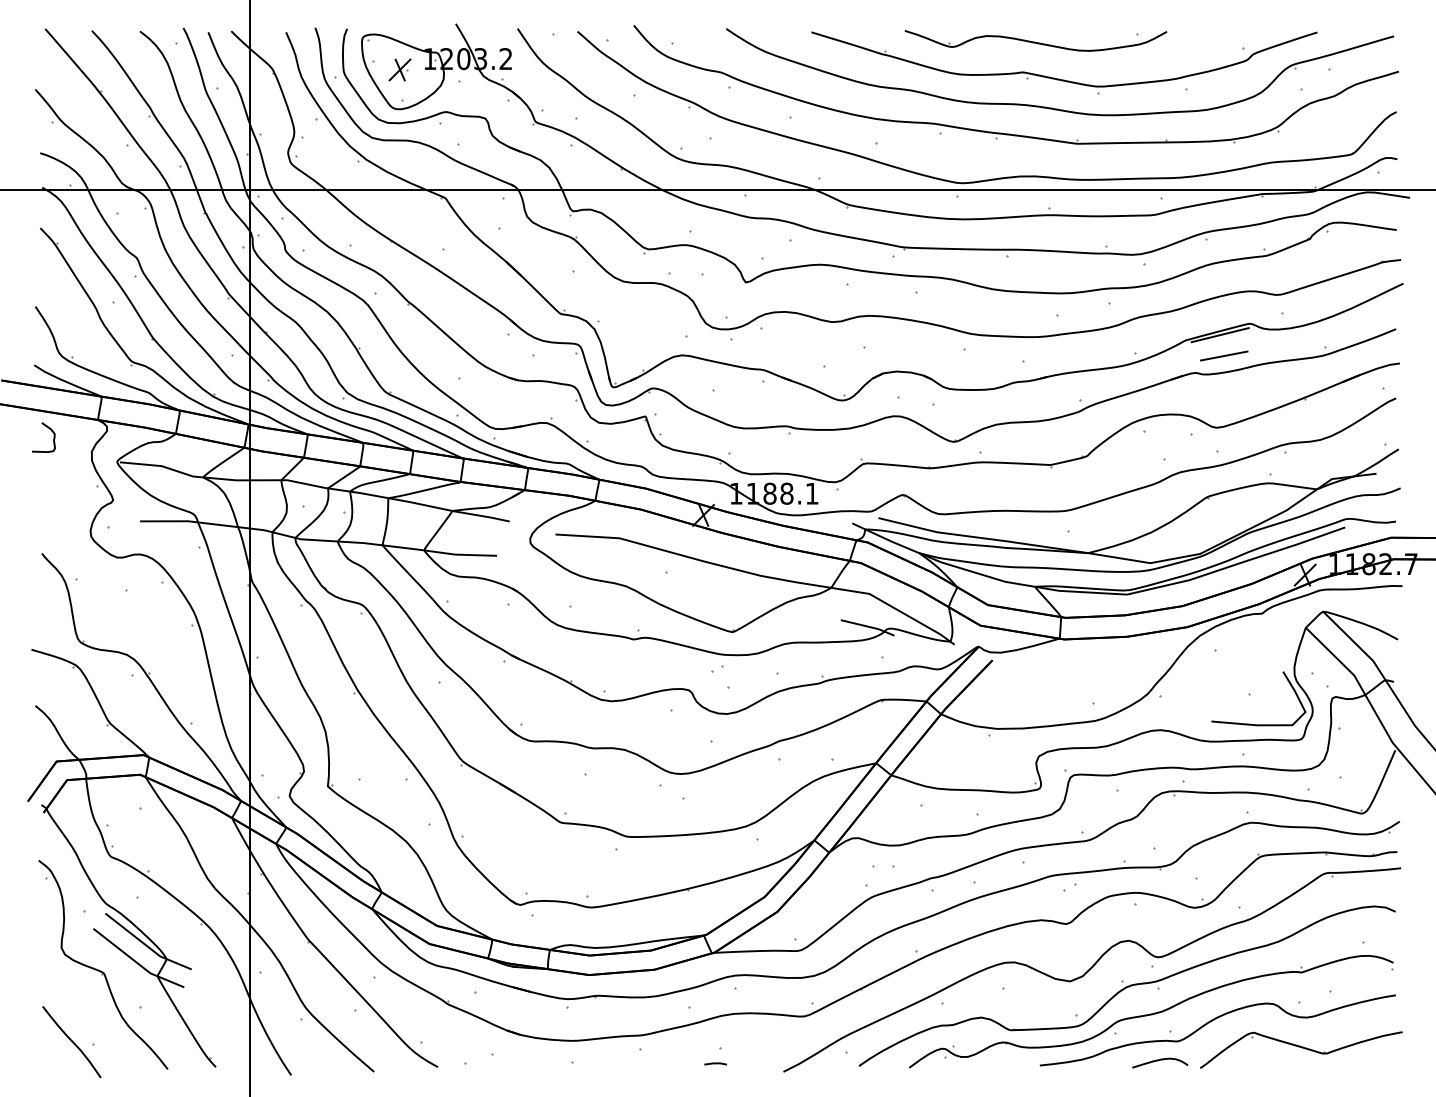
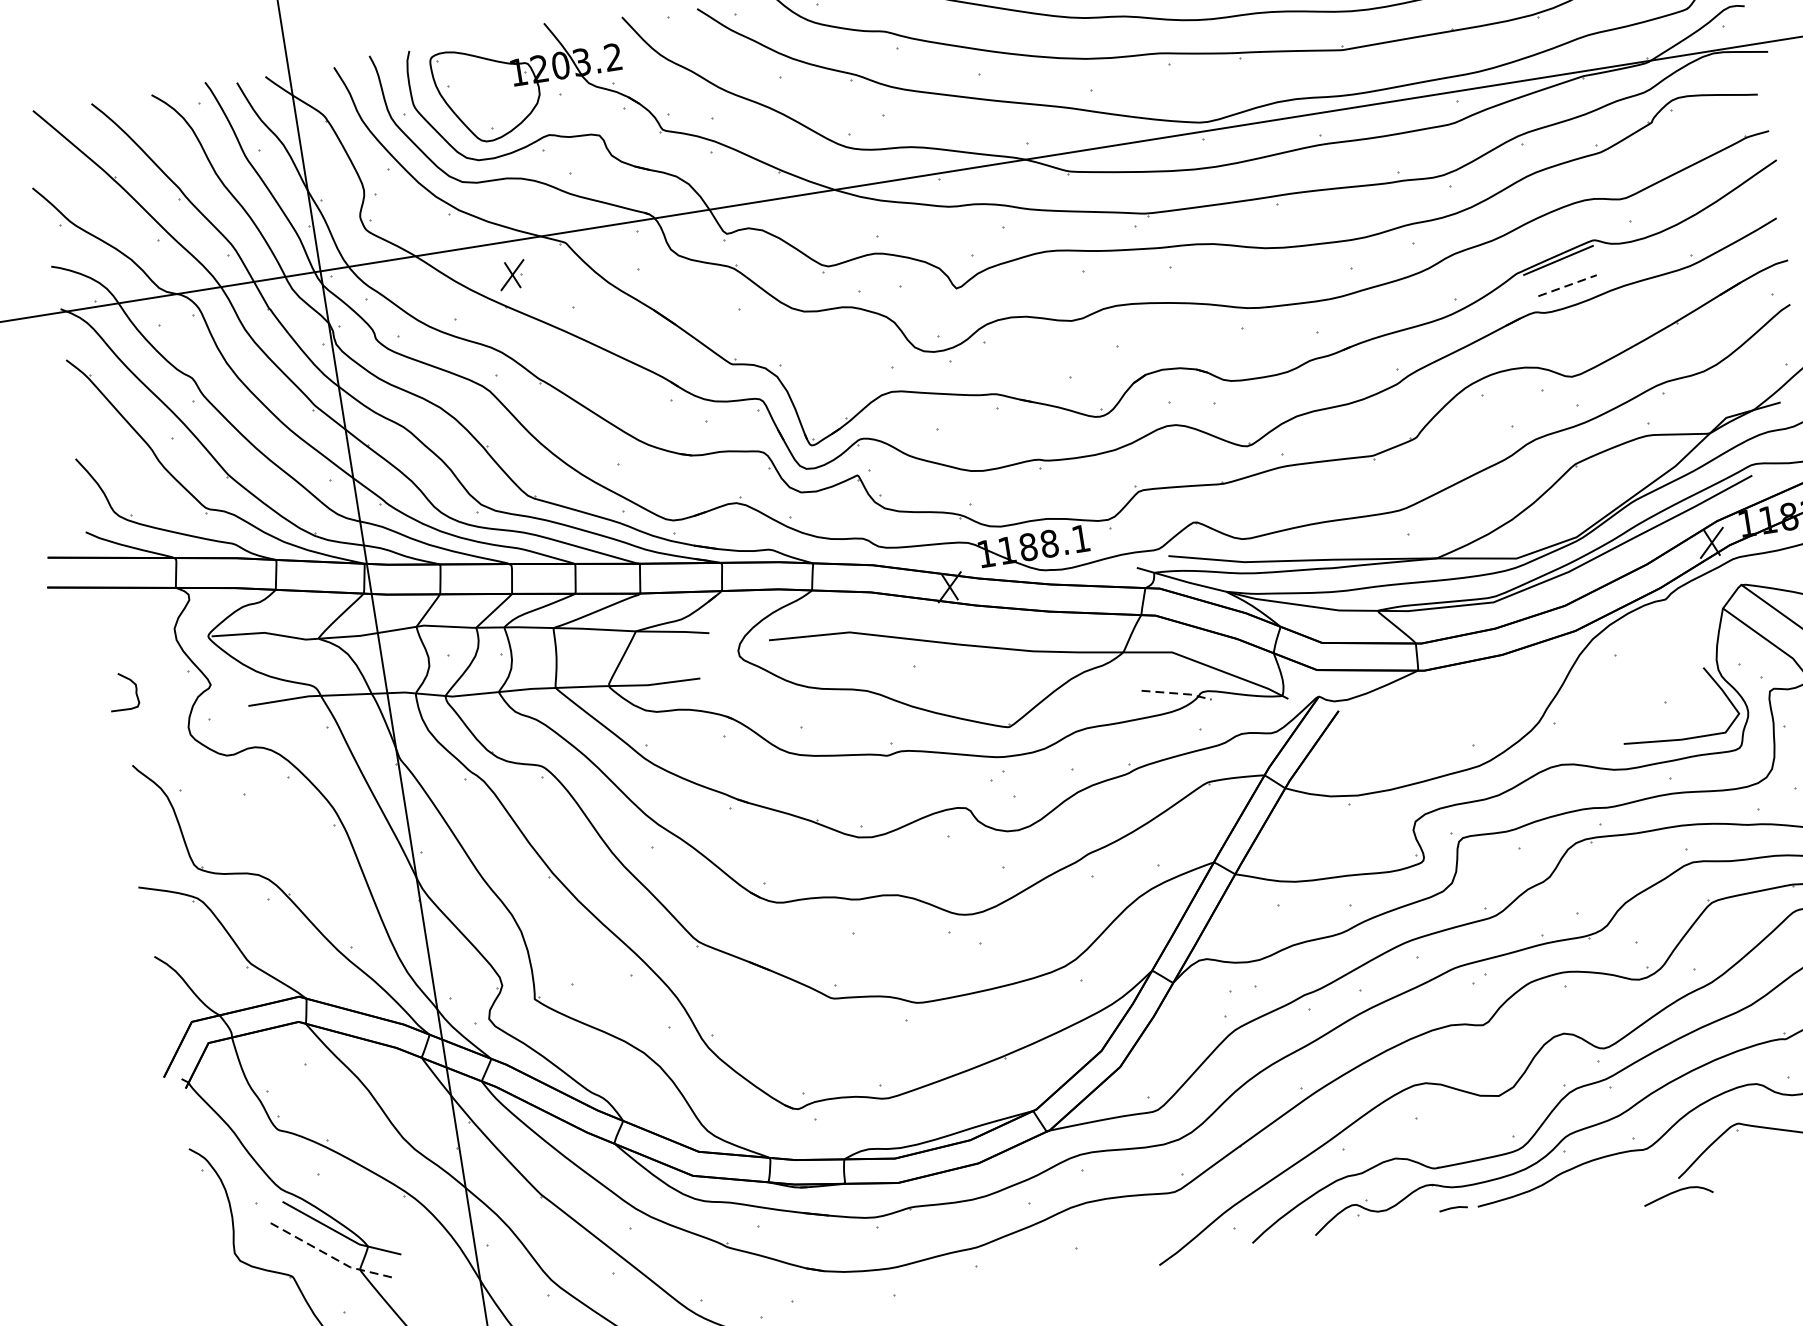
part: (399, 69) -> (511, 274), moved
line: (1224, 356) -> (1568, 286), solid -> dashed
curve: (50, 430) -> (130, 681), moved
line: (869, 626) -> (1178, 693), solid -> dashed
line: (137, 962) -> (332, 1256), solid -> dashed
curve: (1160, 1060) -> (1678, 1191), moved
line: (715, 1063) -> (1453, 1208), moved

